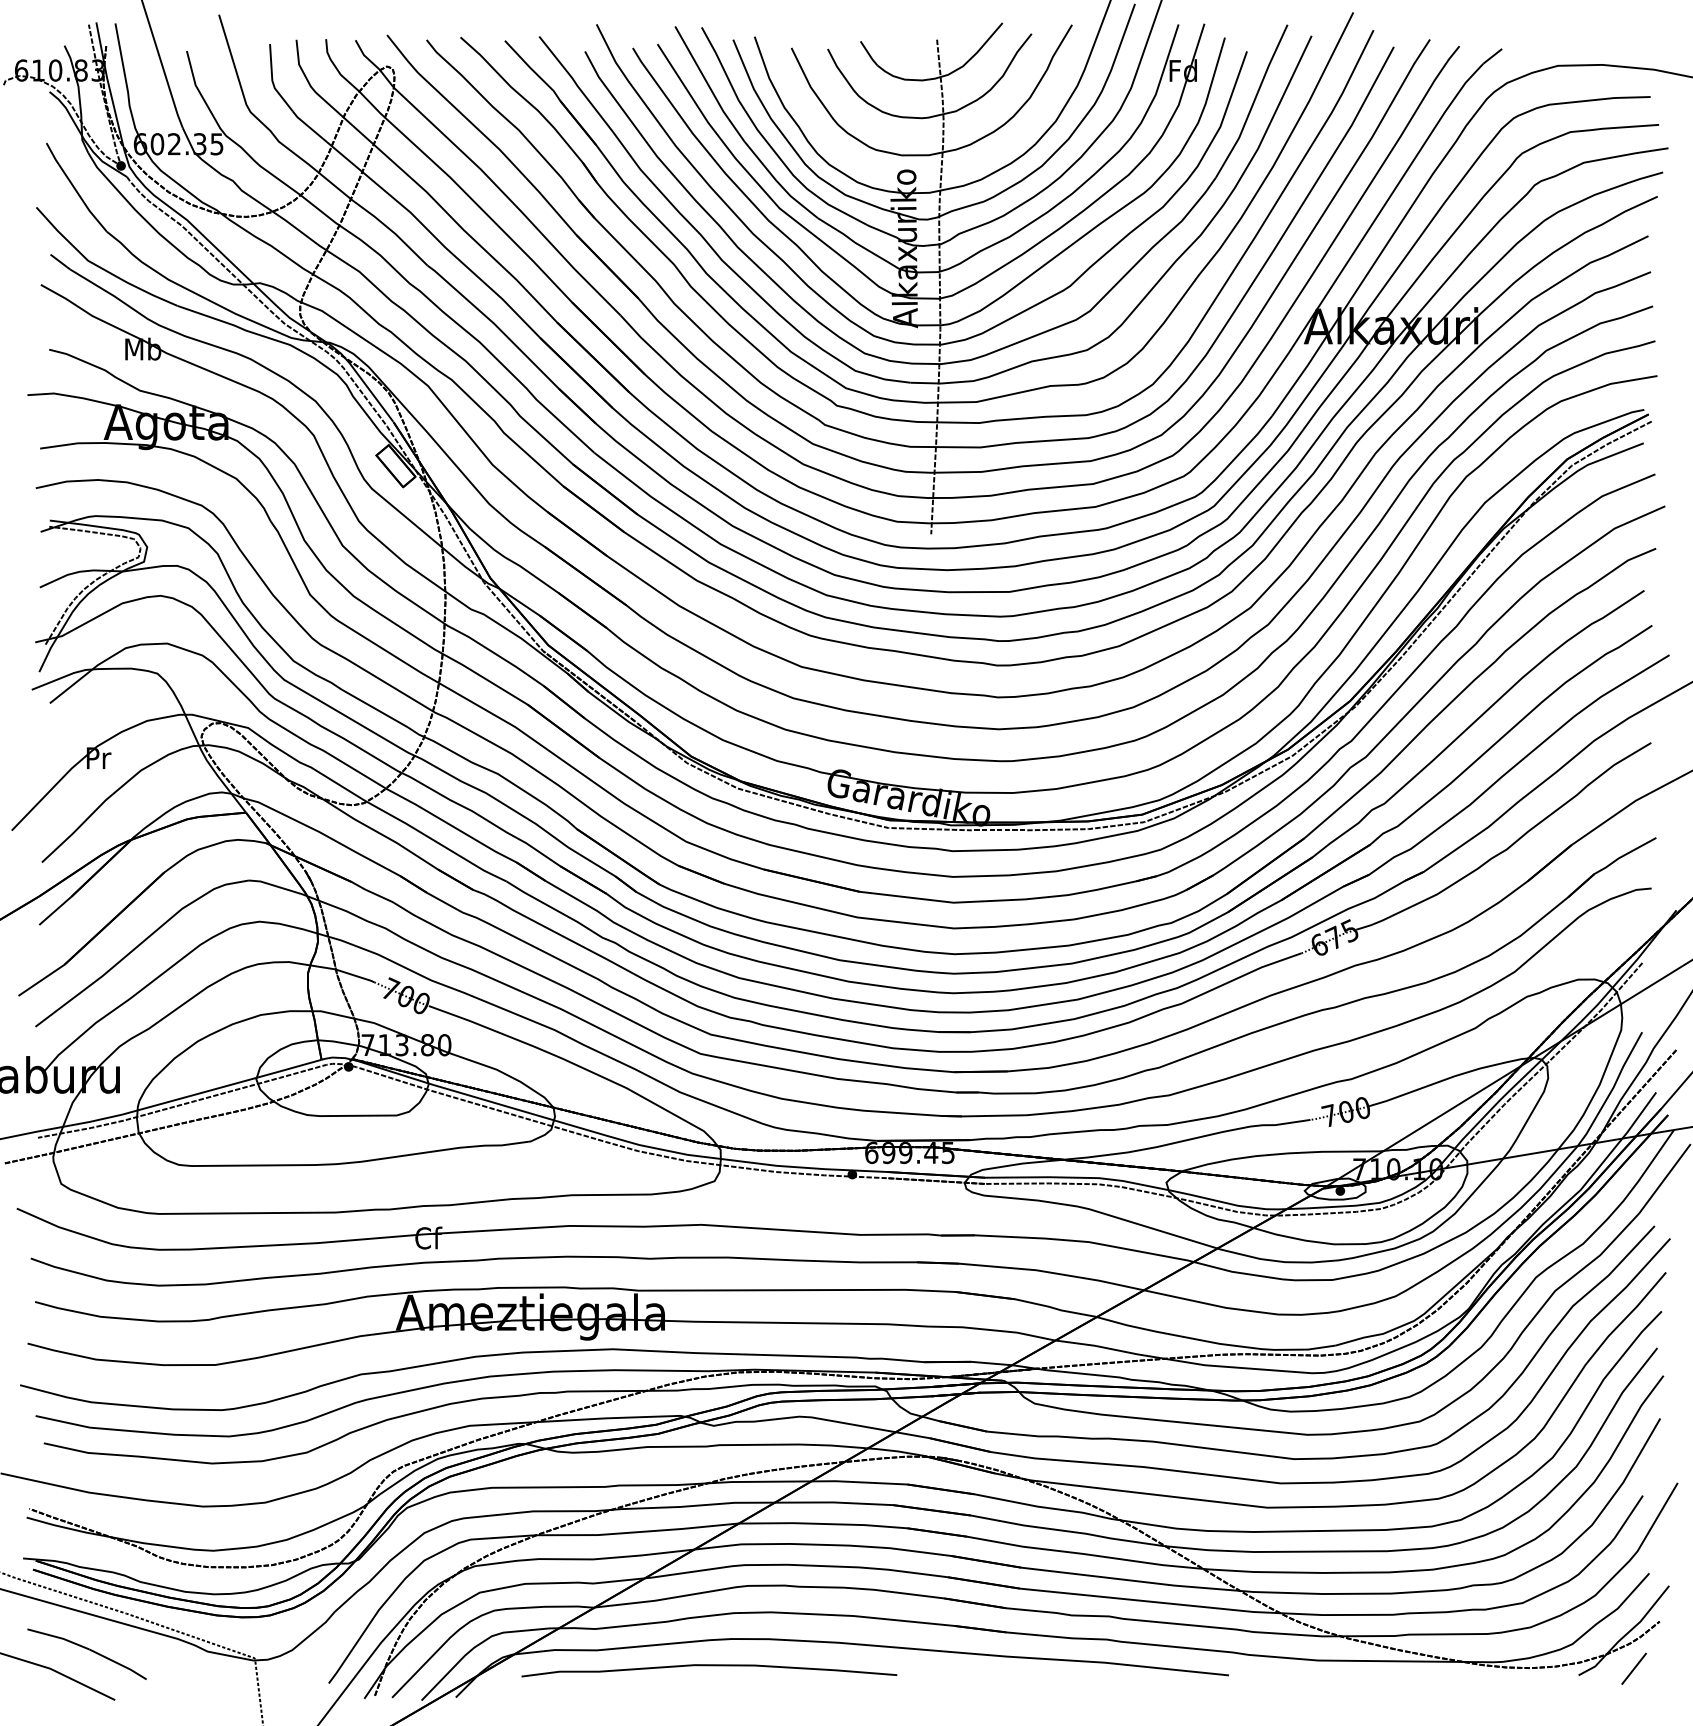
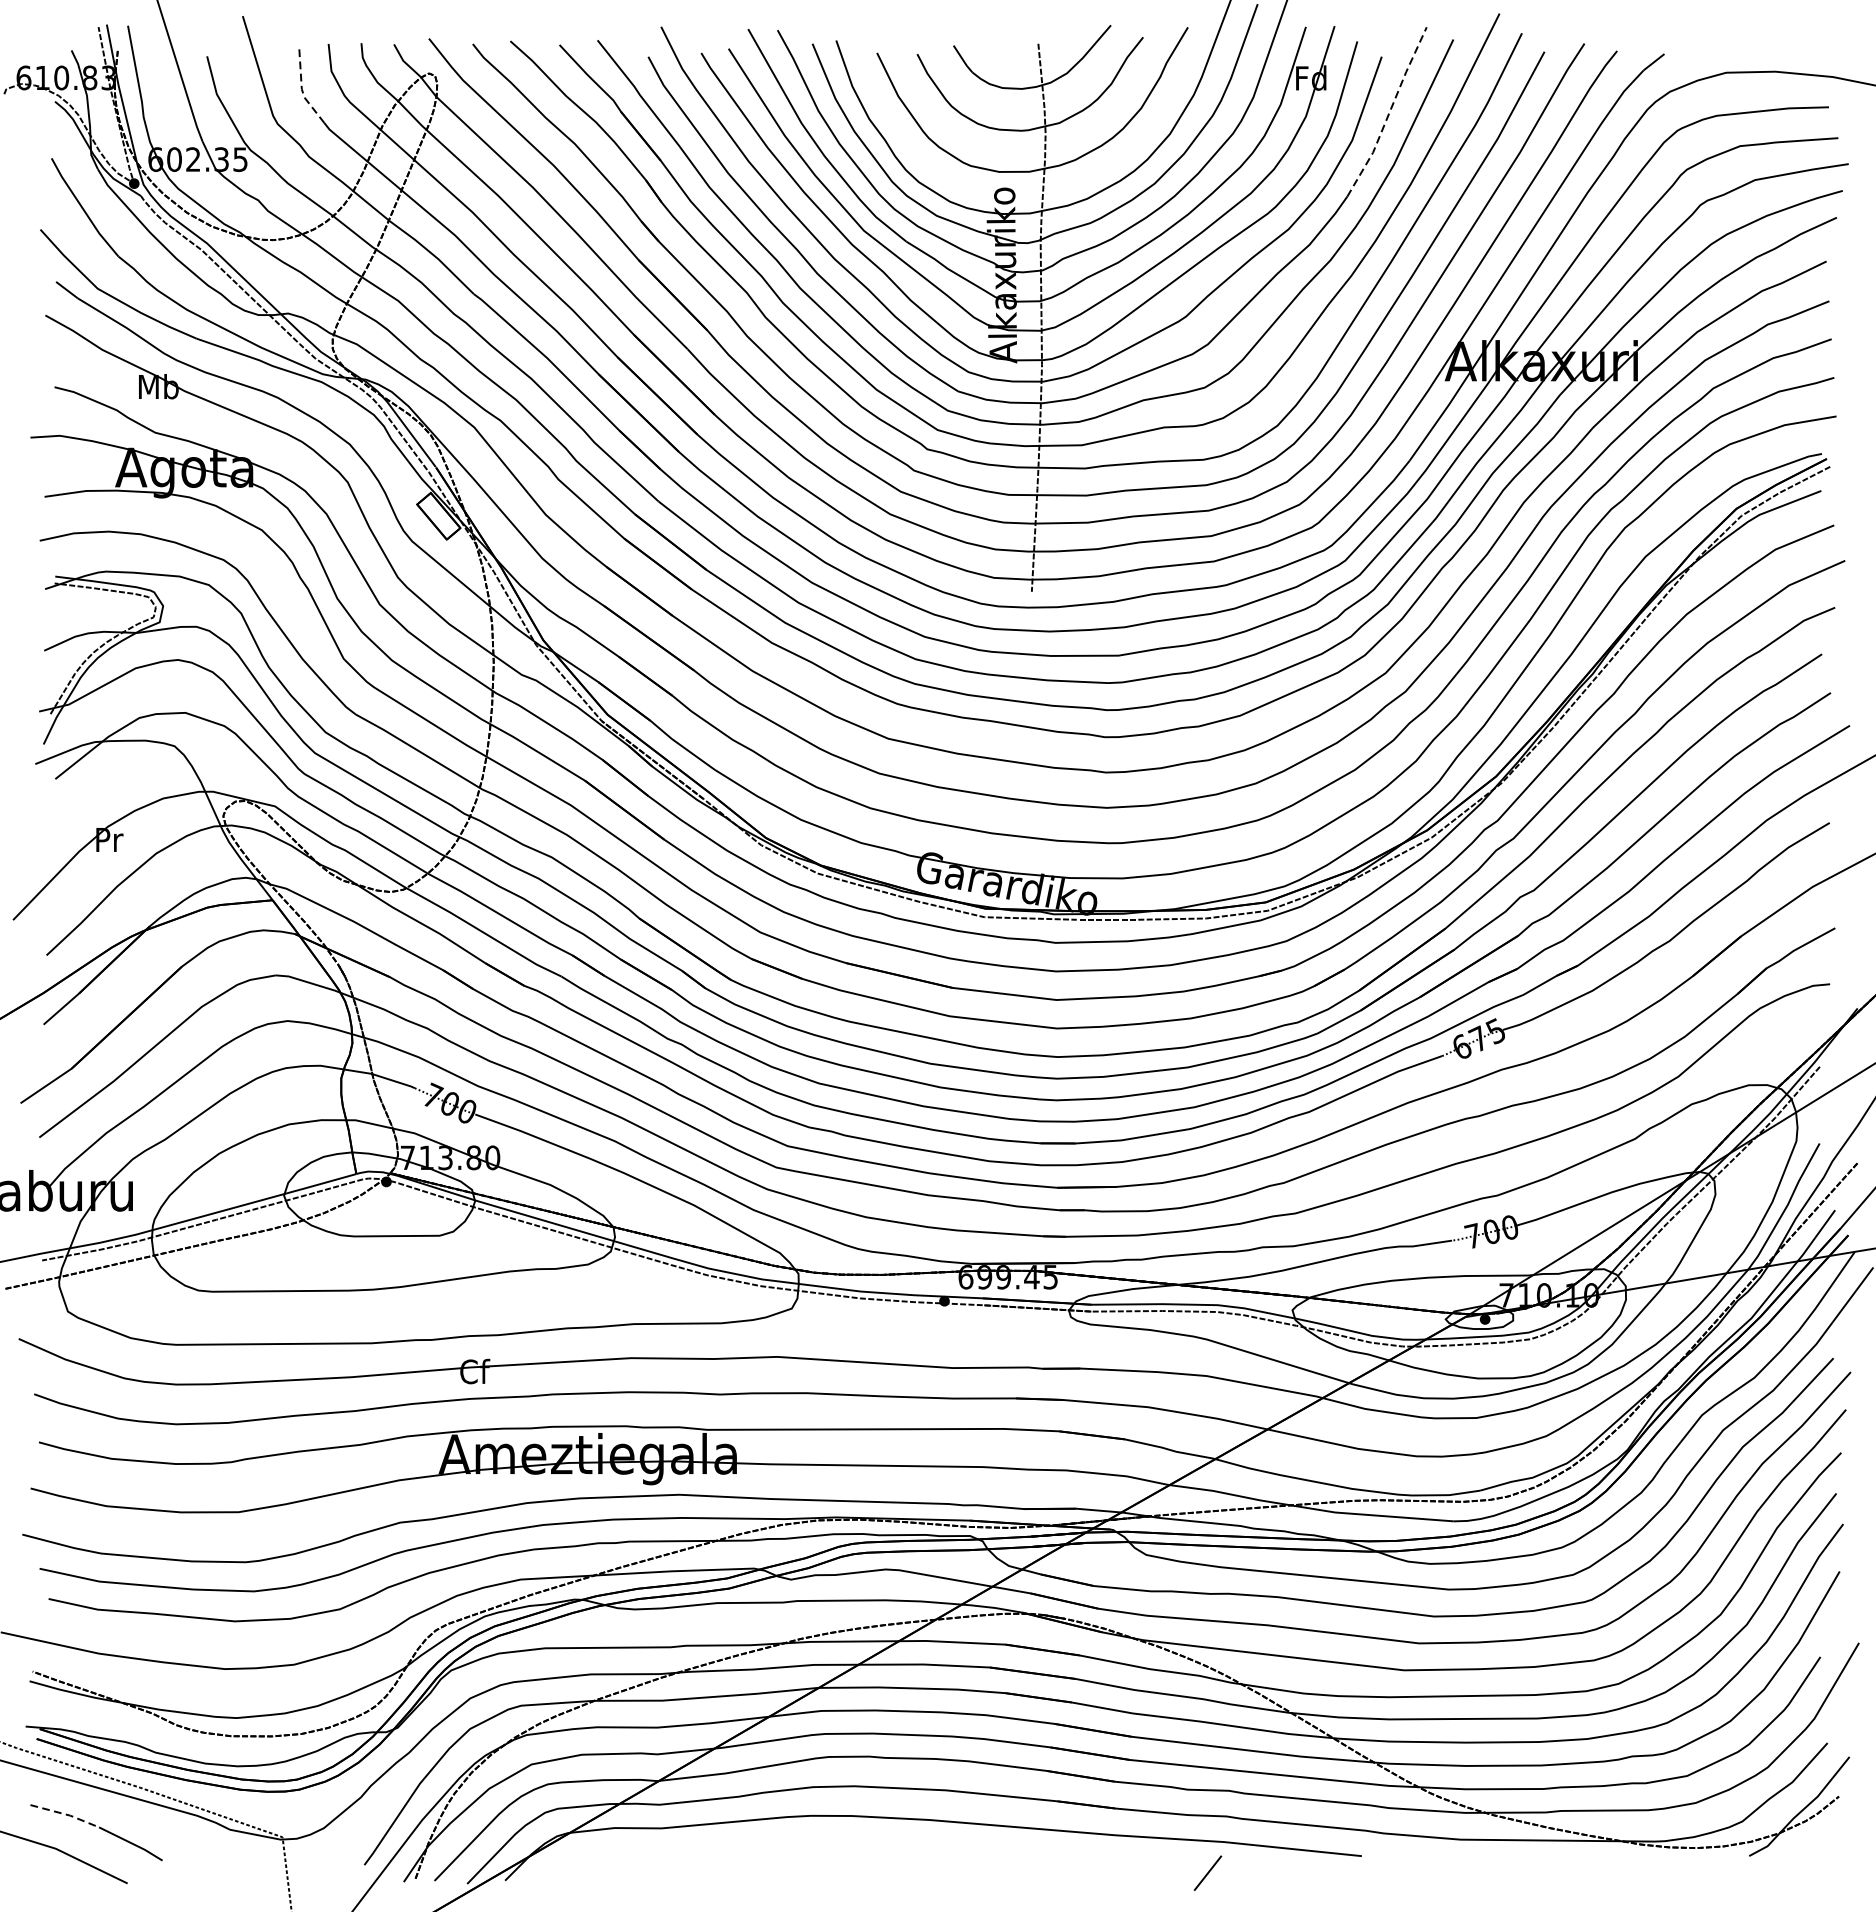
line: (272, 80) -> (302, 88), solid -> dashed
line: (1253, 102) -> (1388, 113), solid -> dashed
line: (59, 1637) -> (66, 1814), solid -> dashed
curve: (709, 1666) -> (786, 1846), removed
line: (1633, 1668) -> (1207, 1872), moved

